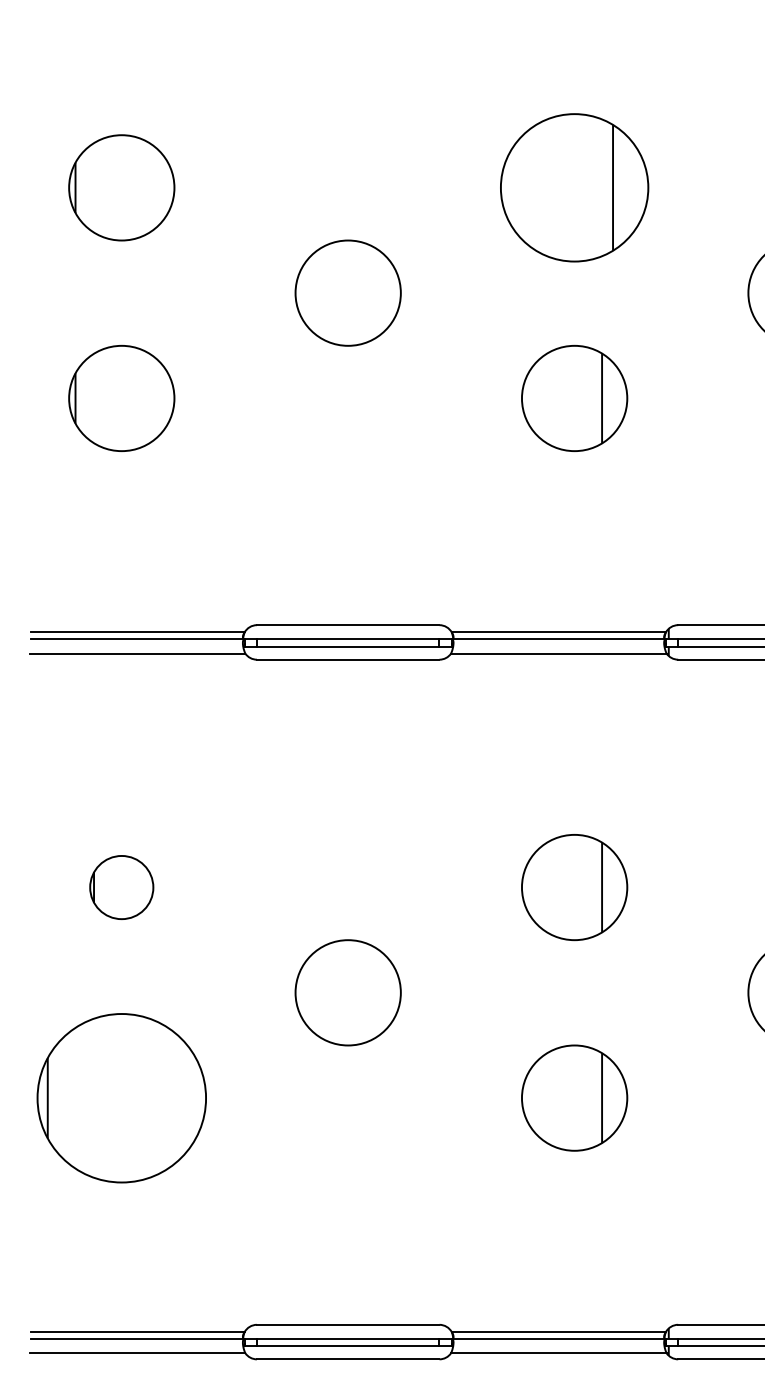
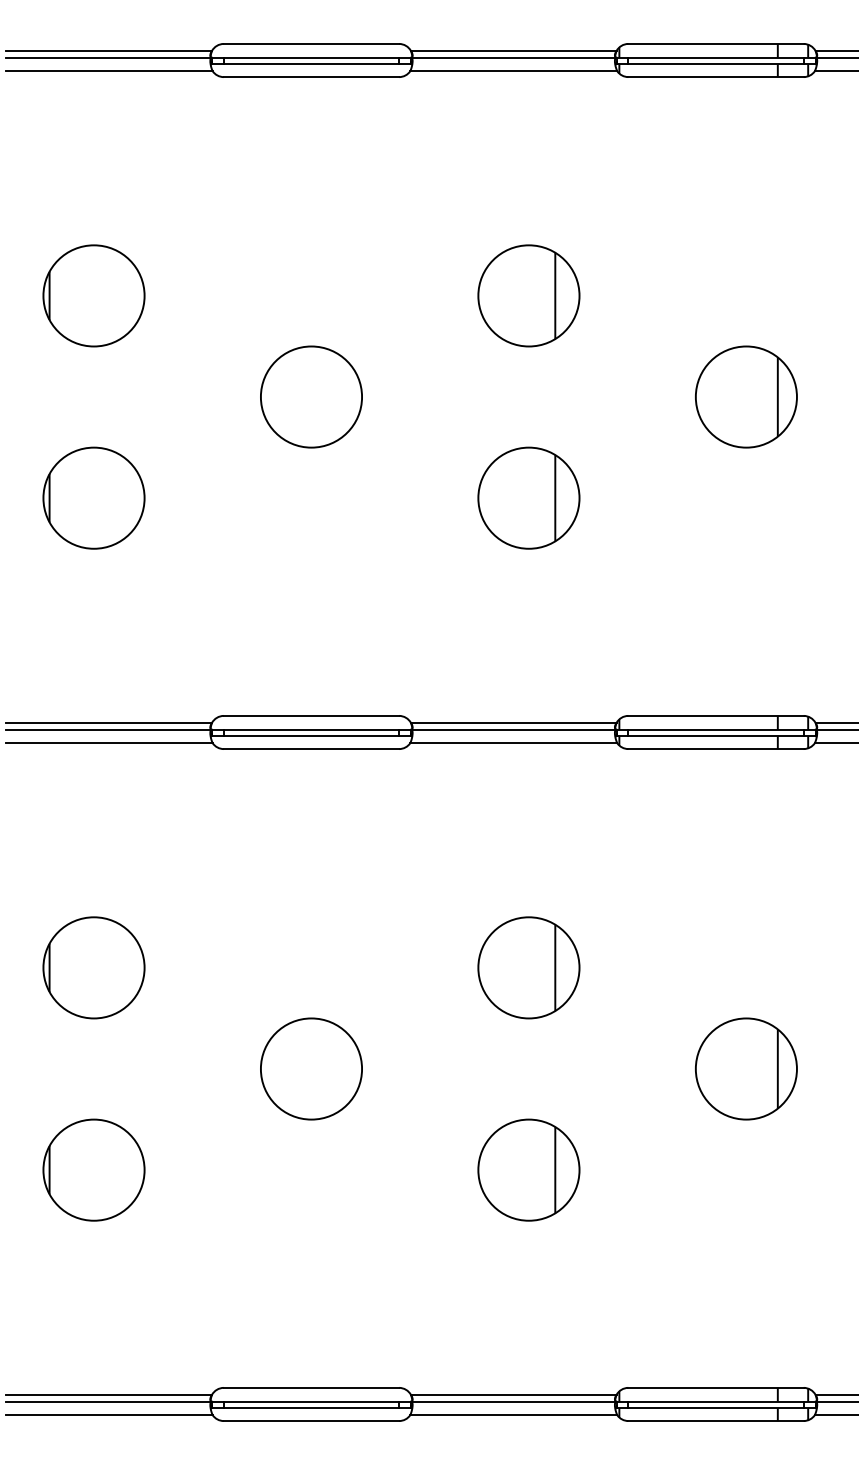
part: (574, 187) -> (528, 295), size x0.71
part: (121, 887) -> (93, 967), size x1.67
part: (121, 1097) -> (93, 1169), size x0.62

